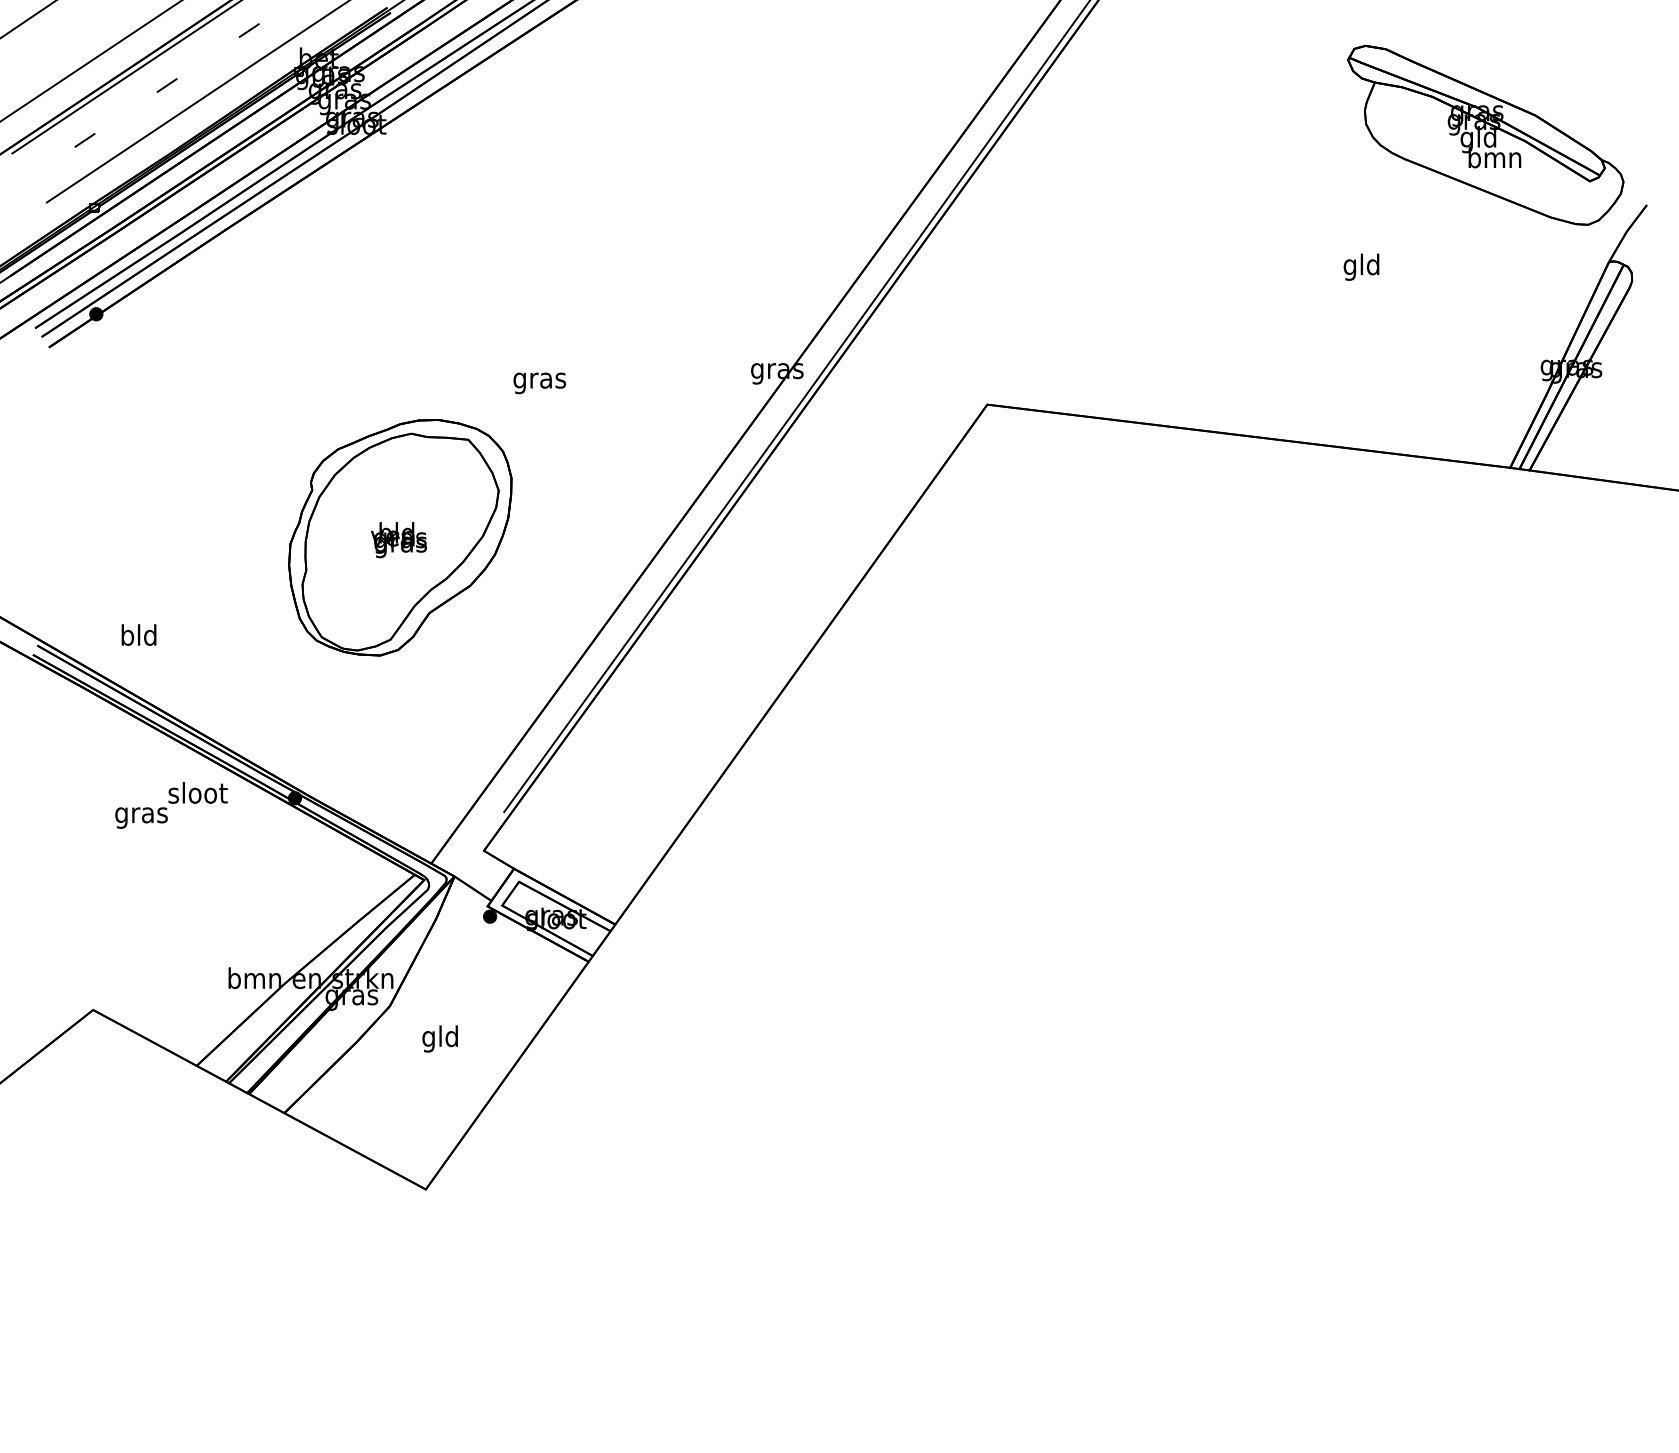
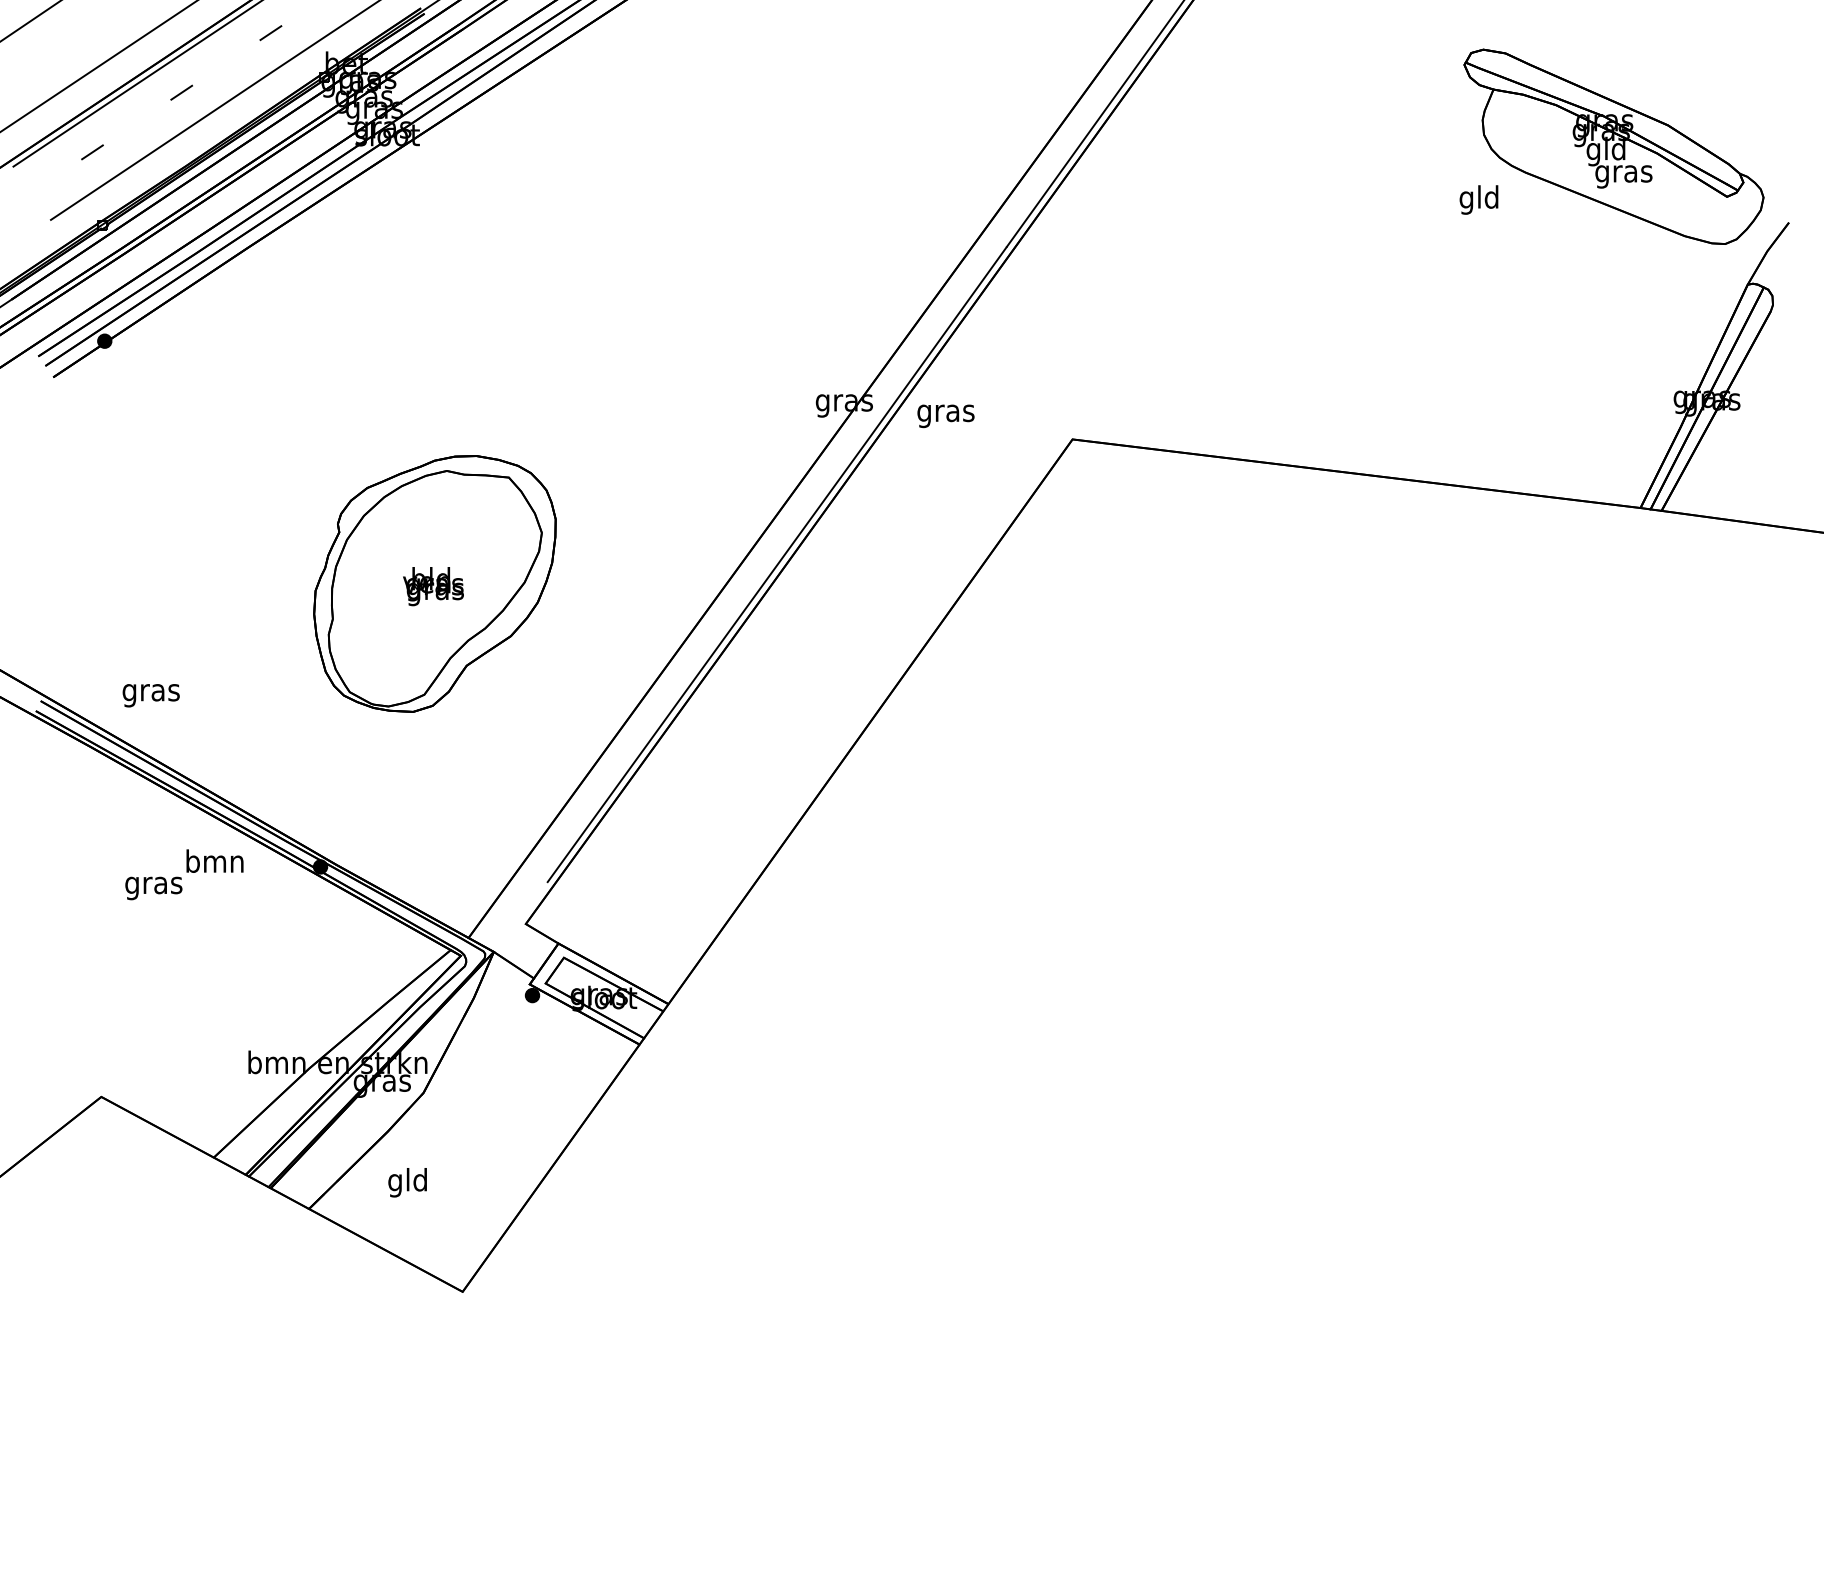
text: (1494, 159) -> (1623, 173), bmn -> gras
text: (1361, 266) -> (1478, 199), moved
text: (539, 383) -> (945, 416), moved
text: (138, 637) -> (150, 692), bld -> gras
text: (197, 792) -> (214, 860), sloot -> bmn
text: (439, 1038) -> (406, 1182), moved

